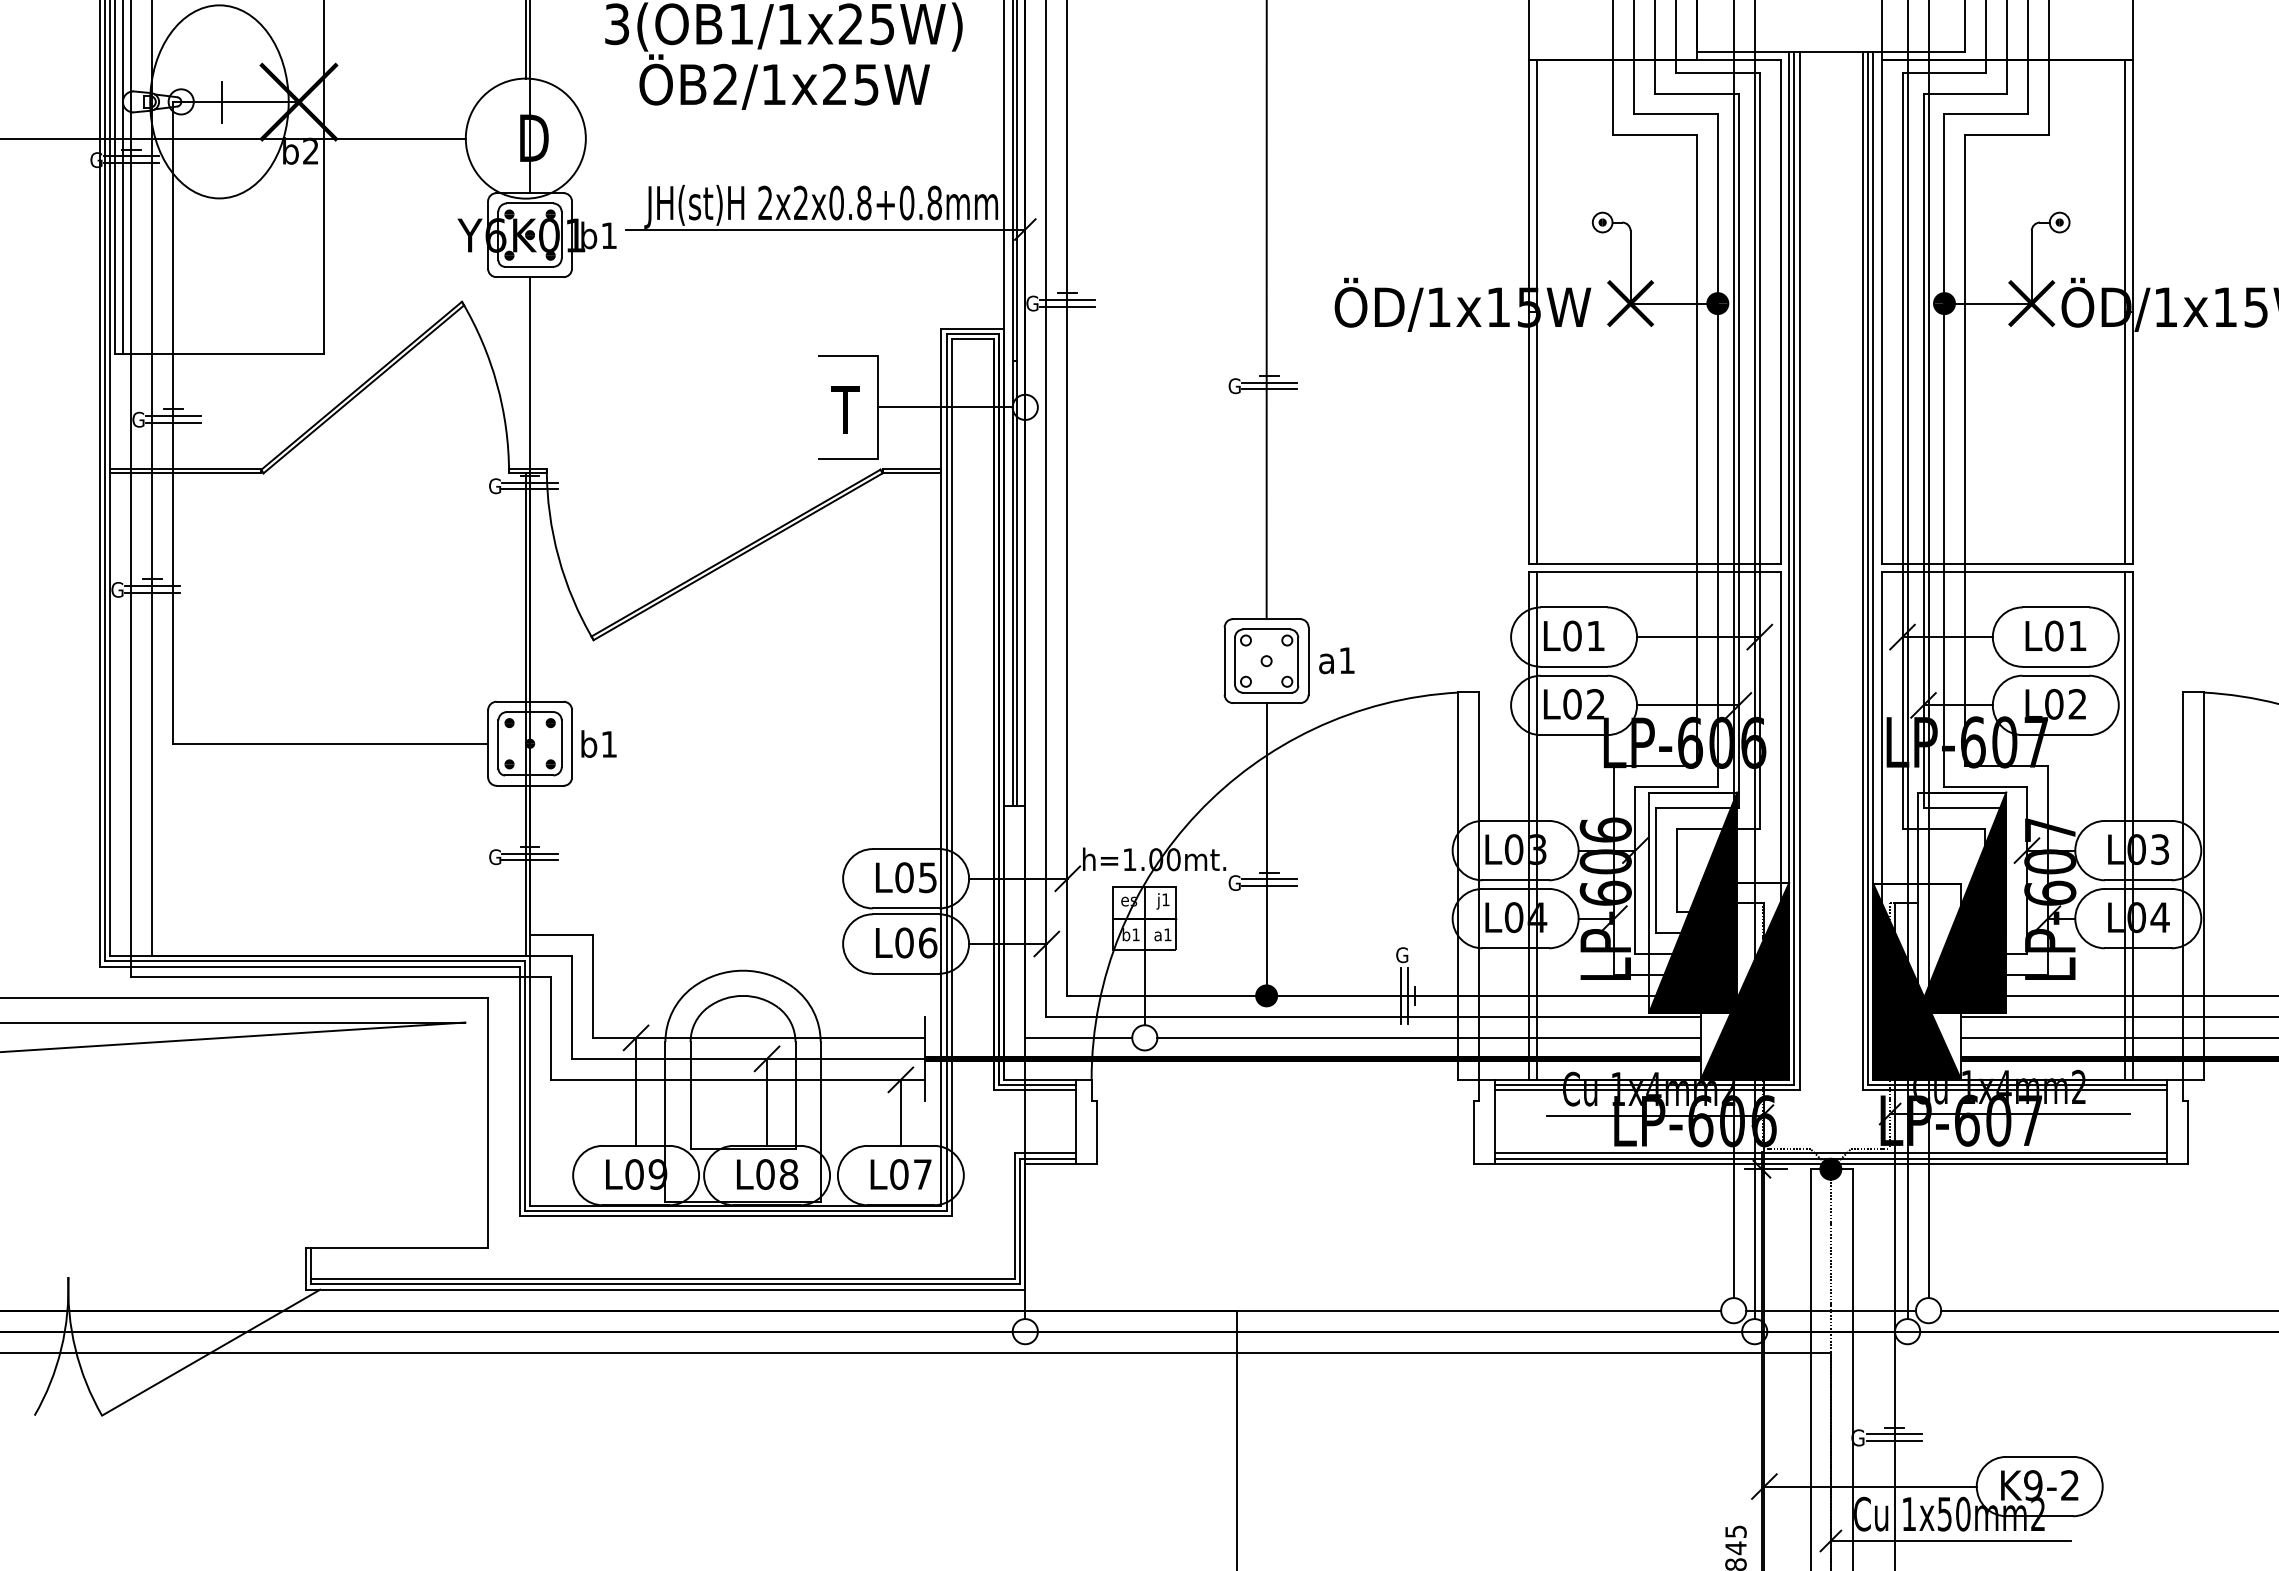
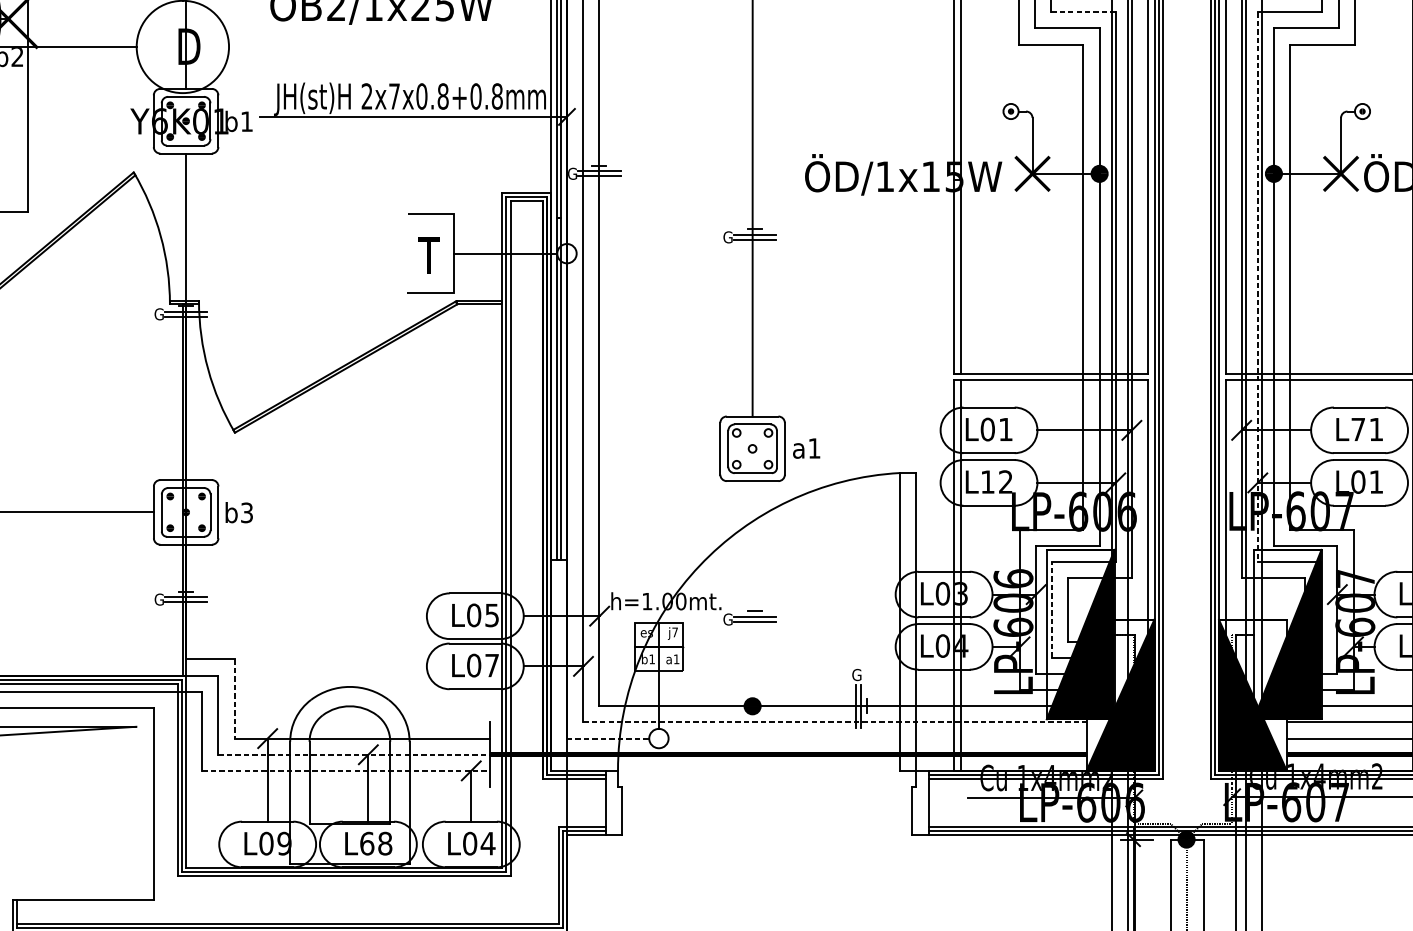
line: (1696, 93) -> (1083, 12), solid -> dashed
text: (800, 202) -> (394, 96), 2x2x0.8+0.8mm -> 2x7x0.8+0.8mm
line: (1923, 451) -> (1257, 287), solid -> dashed
text: (2054, 635) -> (1358, 429), L01 -> L71
text: (1572, 703) -> (987, 481), L02 -> L12
text: (2077, 703) -> (1376, 481), L02 -> L01
text: (608, 743) -> (246, 512), b1 -> b3
line: (1266, 849) -> (752, 593), removed
line: (1656, 870) -> (1052, 609), solid -> dashed
text: (1165, 899) -> (674, 632), j1 -> j7
text: (928, 942) -> (492, 665), L06 -> L07
line: (593, 986) -> (234, 699), solid -> dashed
line: (1374, 1016) -> (835, 722), solid -> dashed
line: (1079, 1037) -> (608, 738), solid -> dashed
line: (1429, 1037) -> (877, 738), removed
line: (748, 1058) -> (354, 754), solid -> dashed
line: (737, 1079) -> (345, 770), solid -> dashed
text: (765, 1174) -> (367, 843), L08 -> L68
text: (922, 1174) -> (487, 843), L07 -> L04

